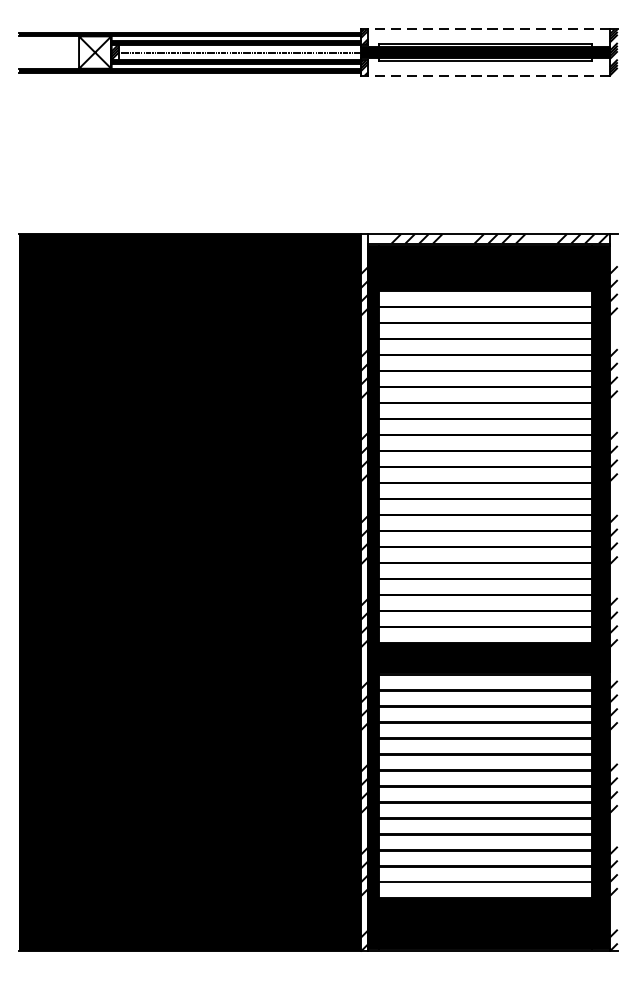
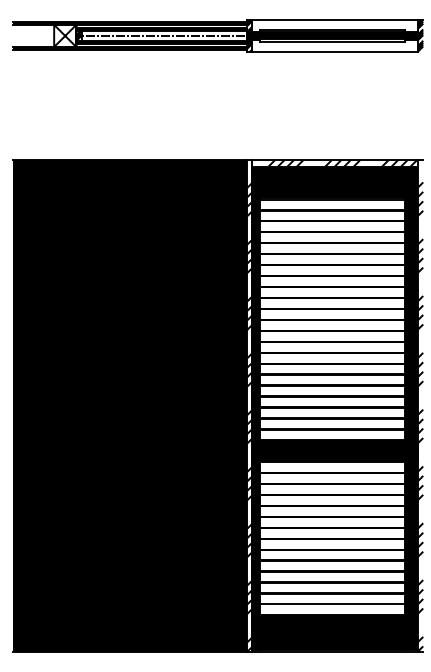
line: (489, 29) -> (335, 20), dashed -> solid
line: (489, 75) -> (335, 51), dashed -> solid

